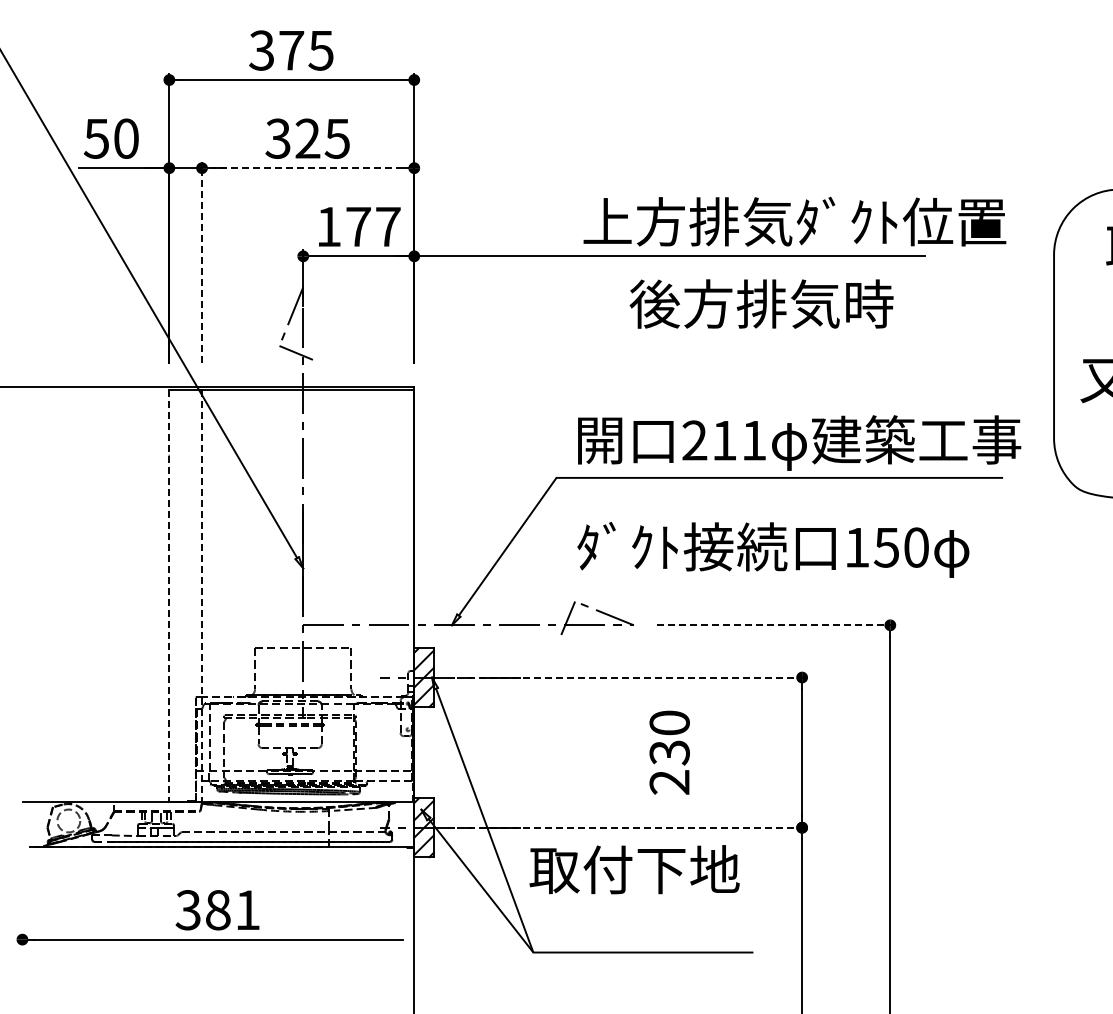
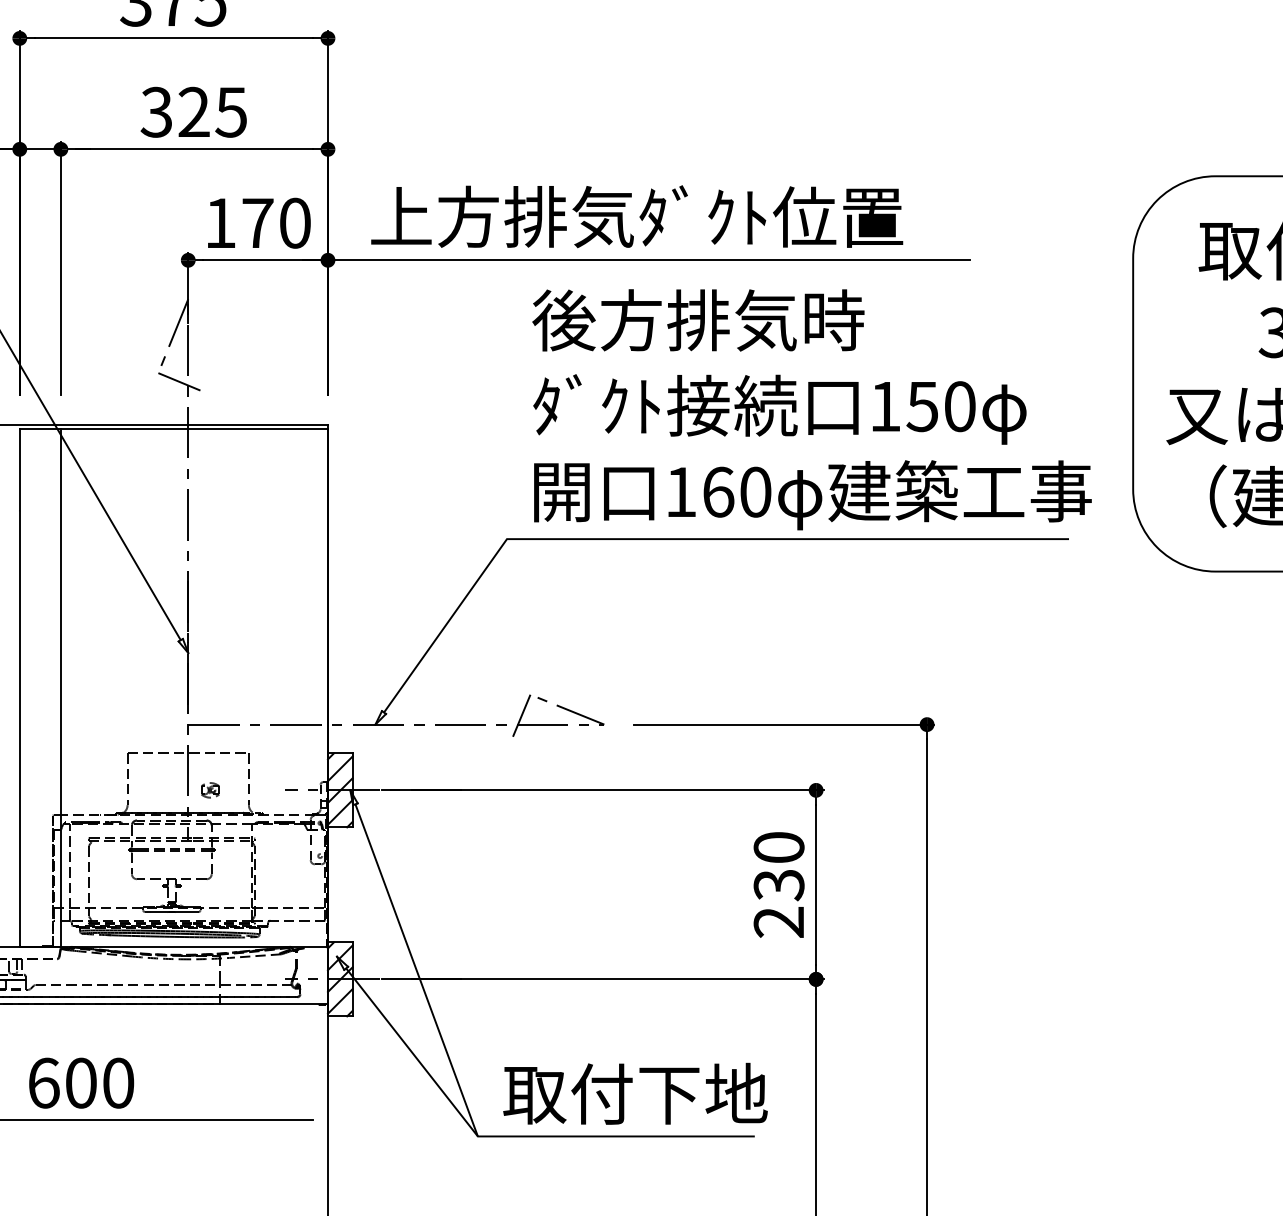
line: (307, 168) -> (193, 149), dashed -> solid
text: (794, 221) -> (636, 216), moved
text: (388, 226) -> (295, 222), 177 -> 170
line: (202, 262) -> (61, 268), dashed -> solid
text: (761, 303) -> (698, 319), moved
text: (724, 440) -> (718, 492), 211 -> 160
text: (773, 549) -> (780, 409), moved
line: (169, 595) -> (19, 687), dashed -> solid
line: (202, 595) -> (61, 687), dashed -> solid
line: (777, 625) -> (785, 724), dashed -> solid
part: (320, 677) -> (209, 790), added
line: (633, 677) -> (603, 790), dashed -> solid
text: (669, 752) -> (778, 884), moved
line: (633, 827) -> (603, 979), dashed -> solid
text: (634, 869) -> (635, 1093), moved
text: (217, 910) -> (80, 1083), 381 -> 600

